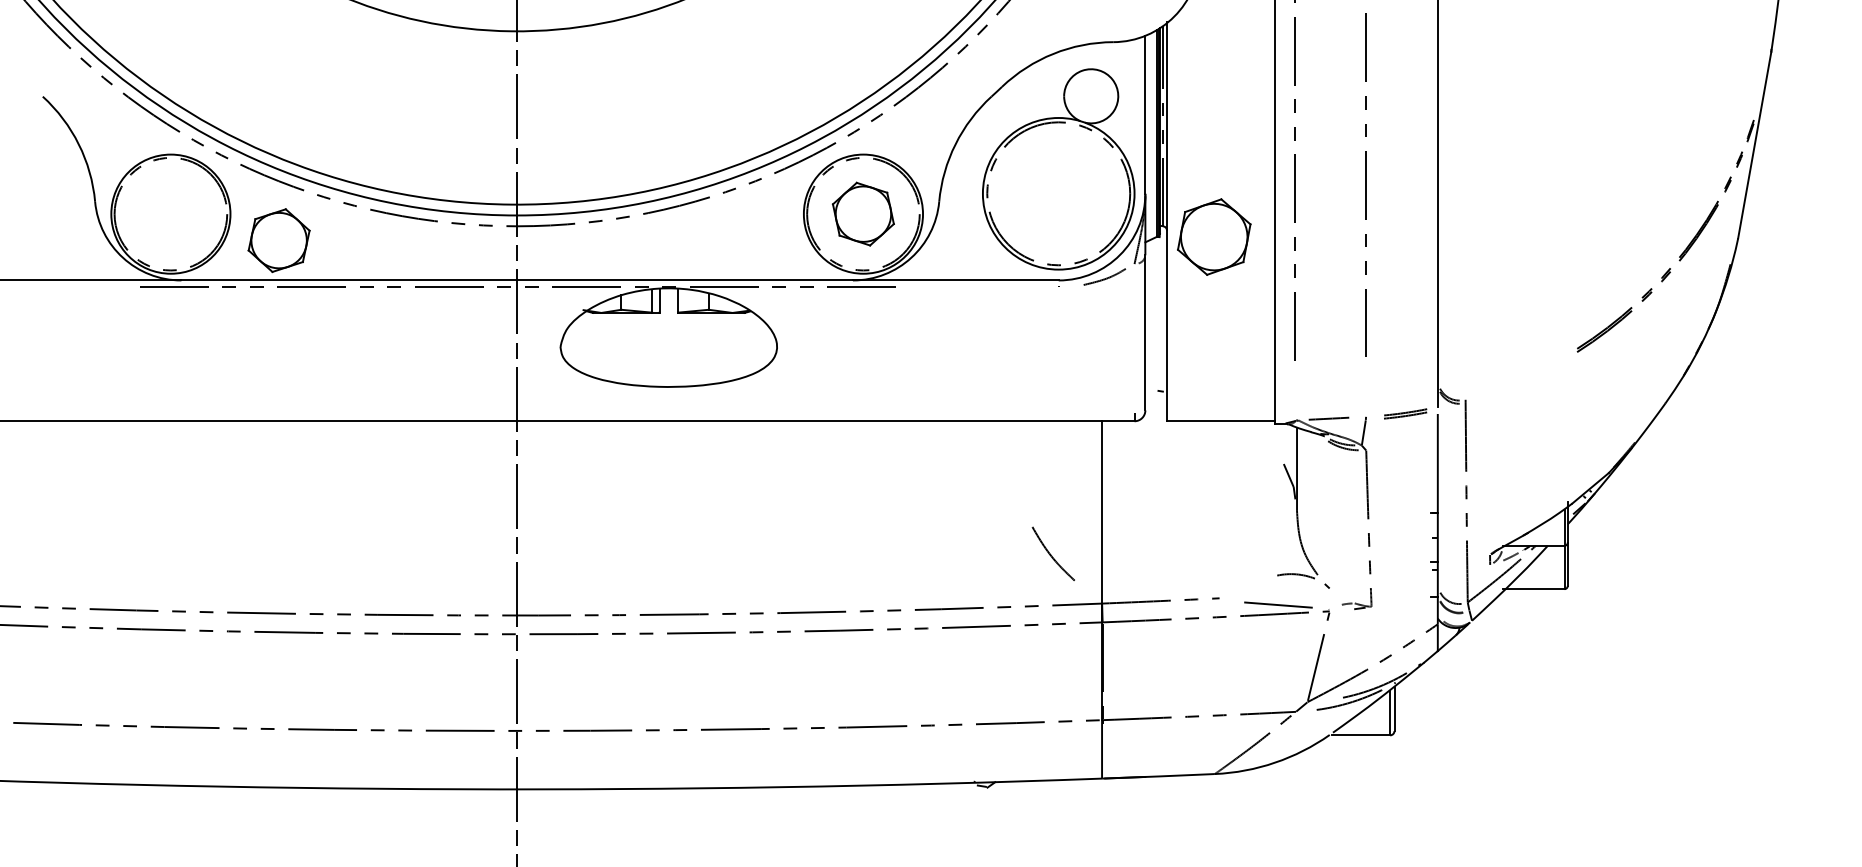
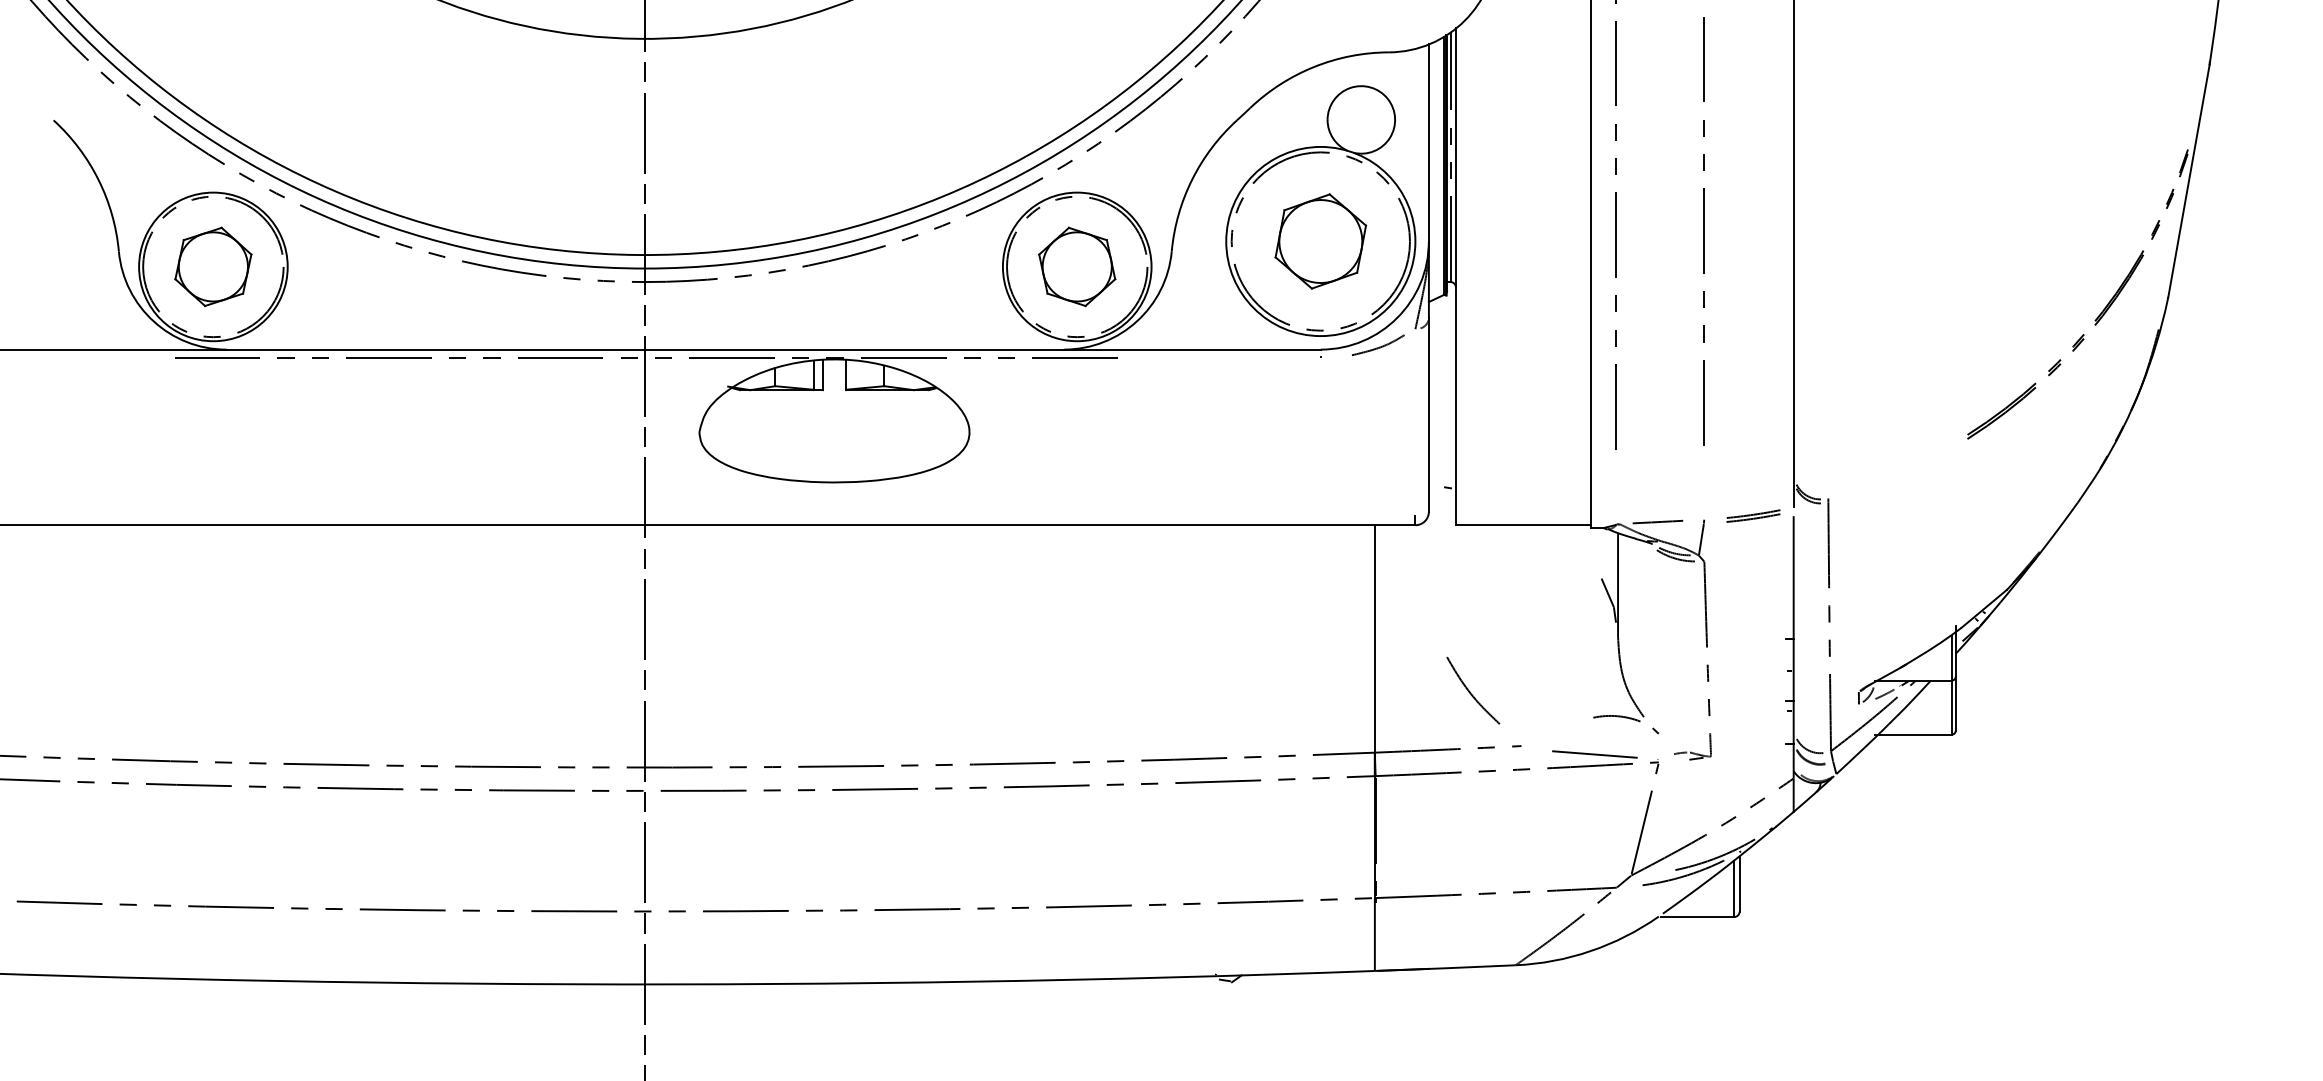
part: (1214, 237) -> (1320, 241), moved
part: (279, 240) -> (213, 266), moved
curve: (1052, 555) -> (1471, 692), moved

